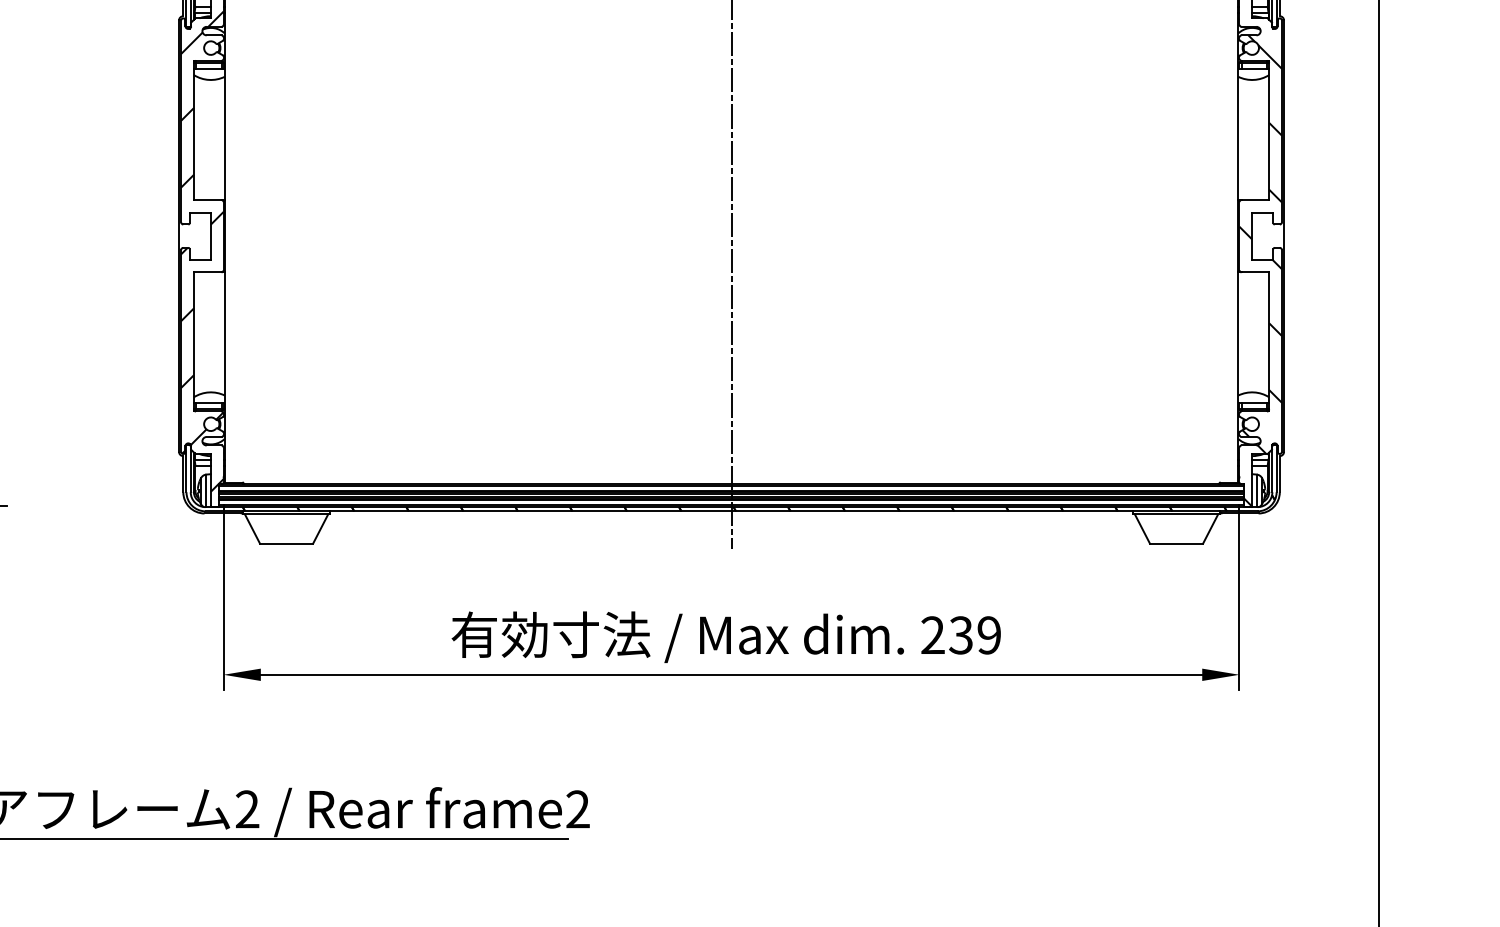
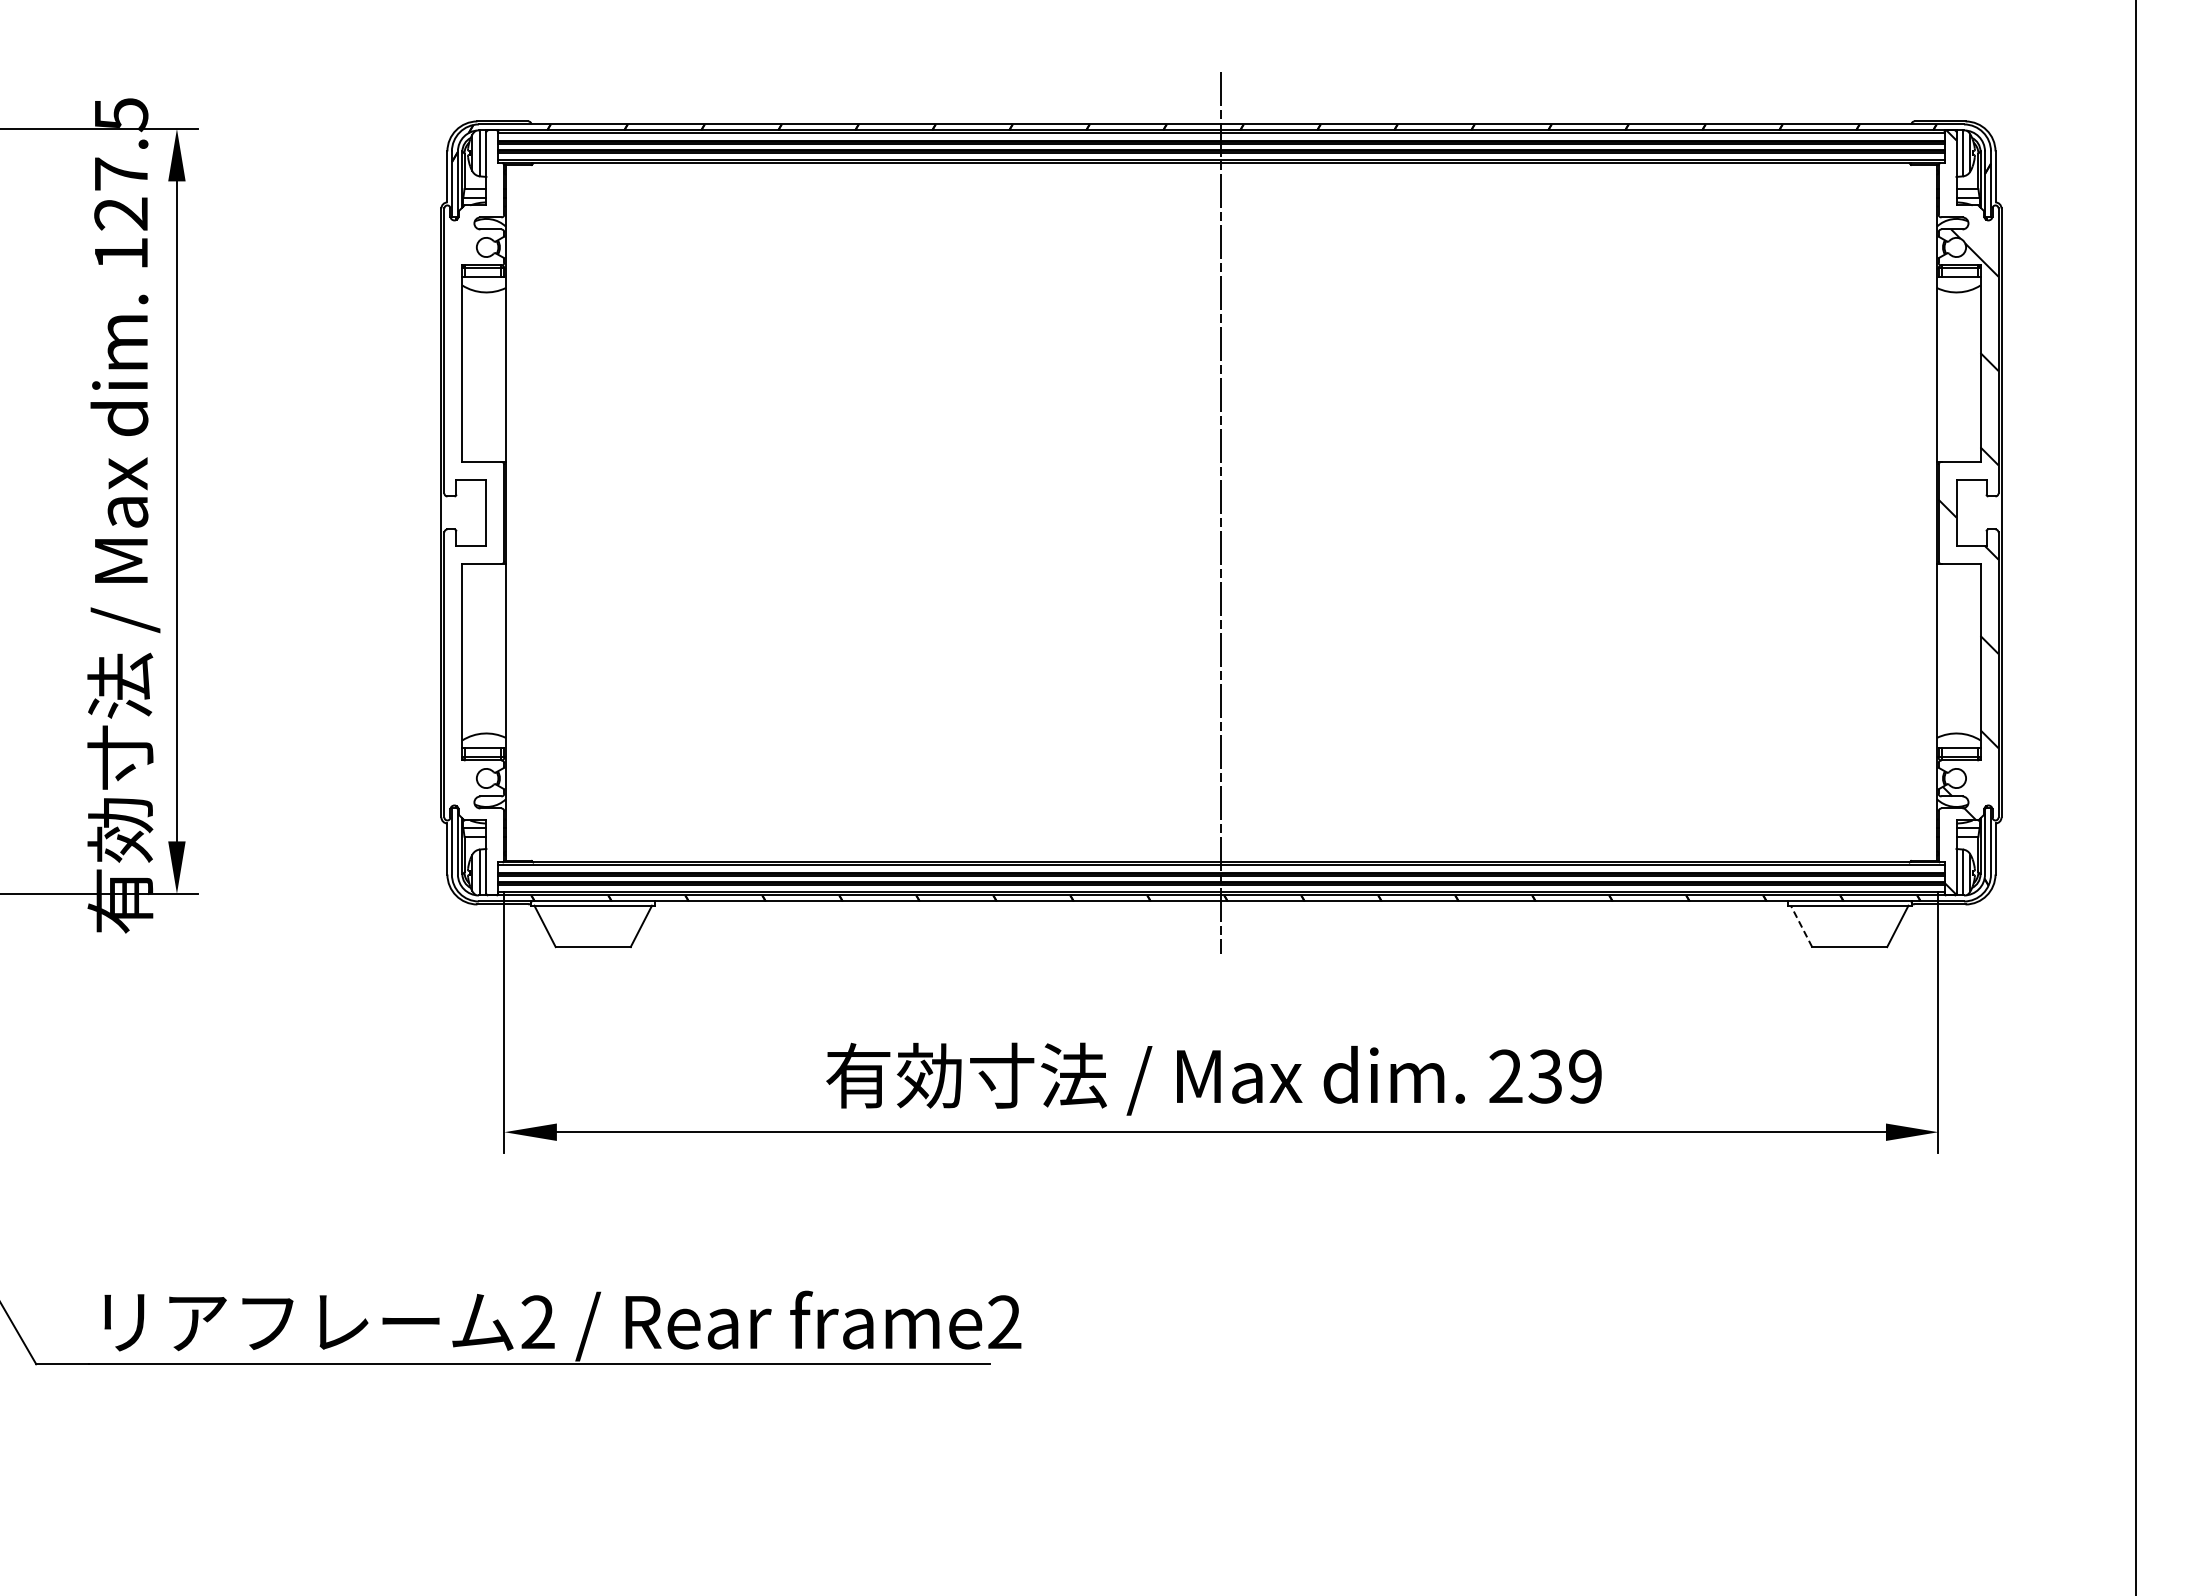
hatch: (202, 251) -> (474, 534), removed
line: (1142, 528) -> (1801, 925), solid -> dashed

